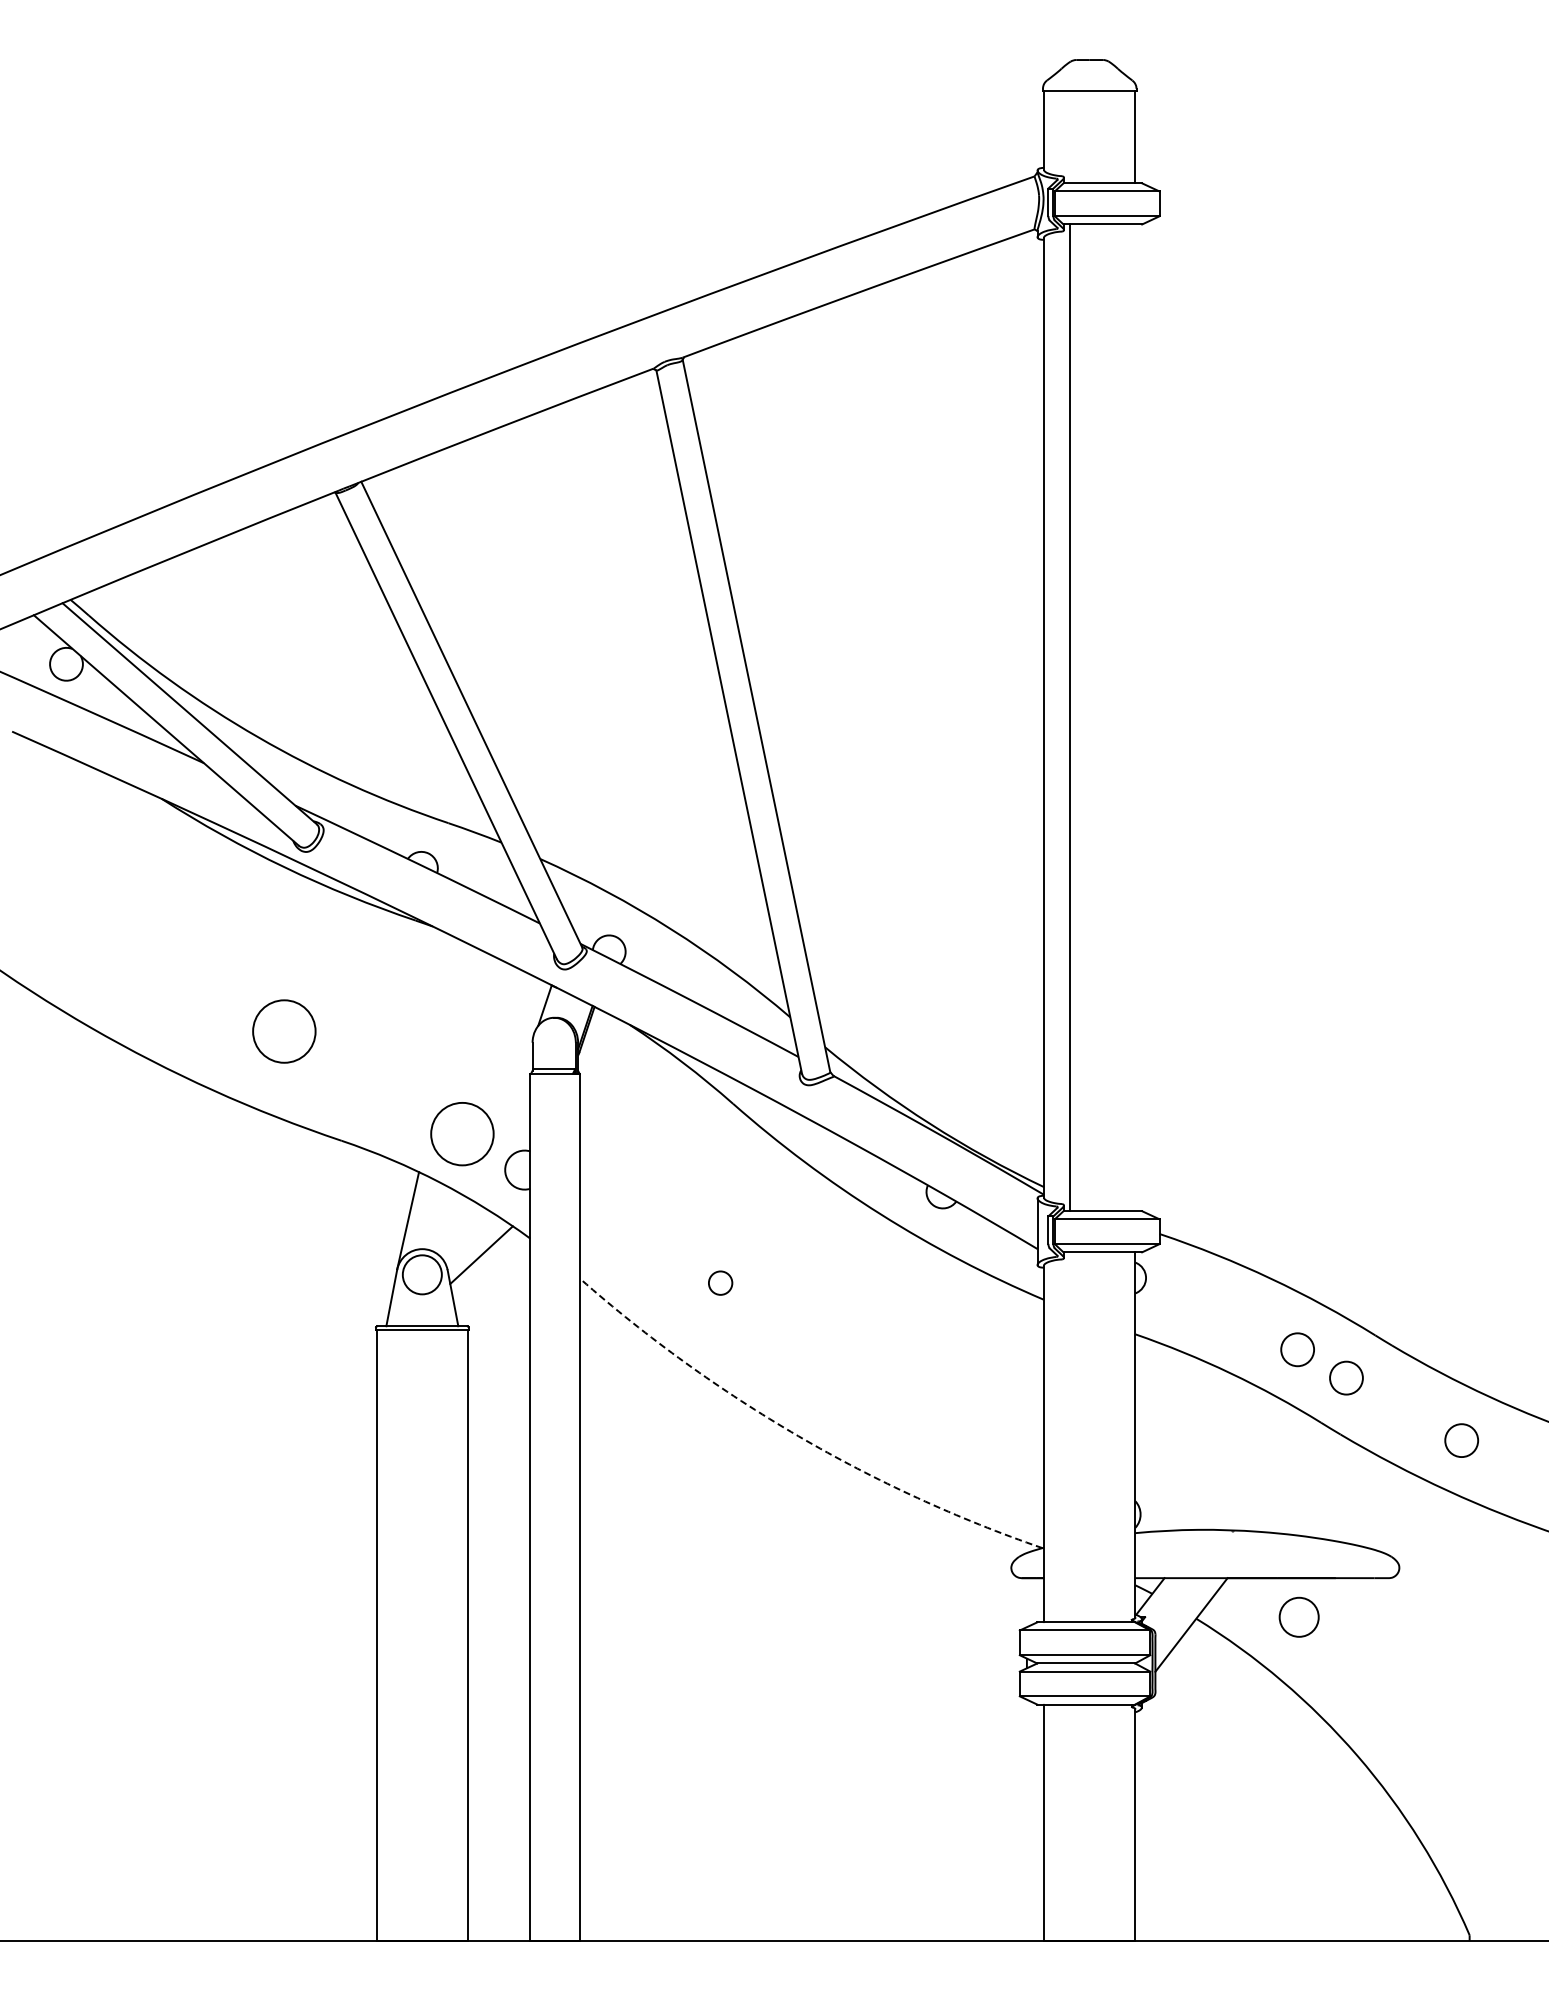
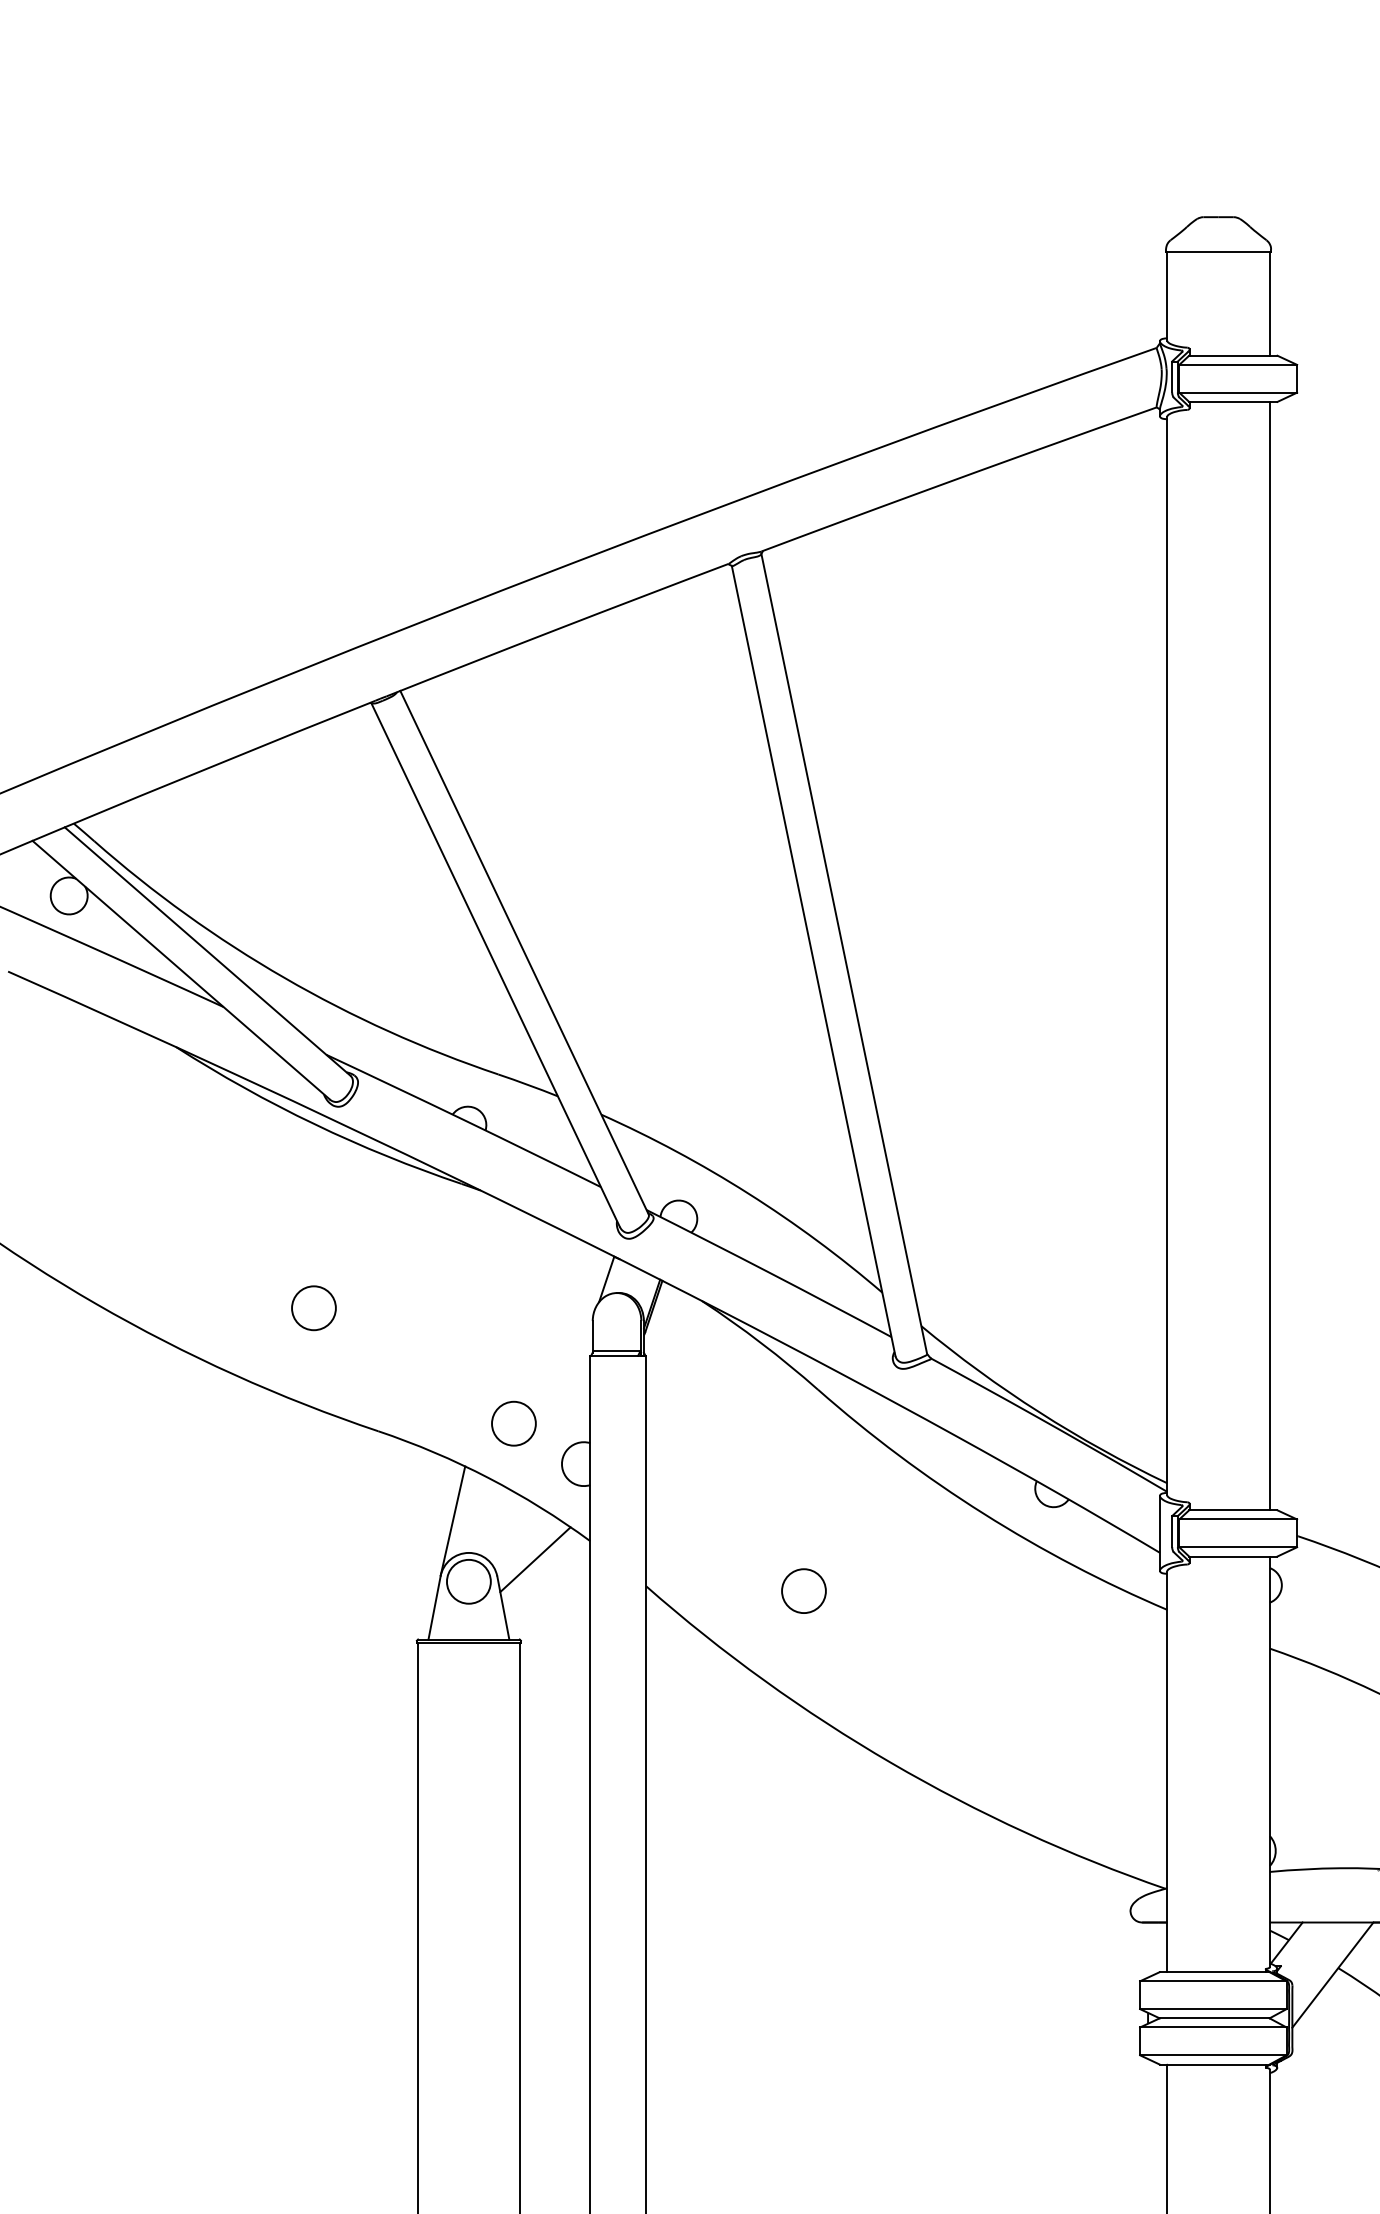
line: (1070, 717) -> (1270, 955), moved
circle: (284, 1030) -> (314, 1307), size x0.62
circle: (461, 1133) -> (512, 1423), size x0.62
circle: (720, 1282) -> (803, 1590), size x1.67
line: (798, 1436) -> (891, 1763), dashed -> solid

